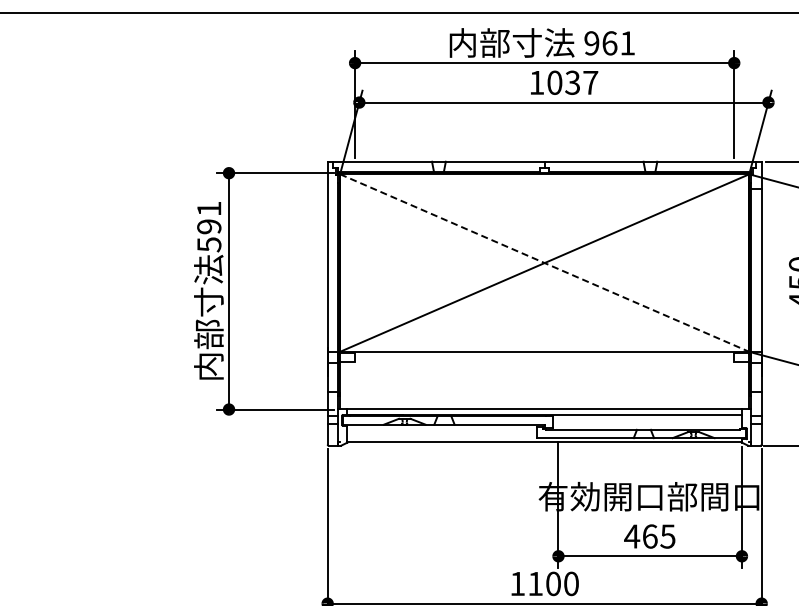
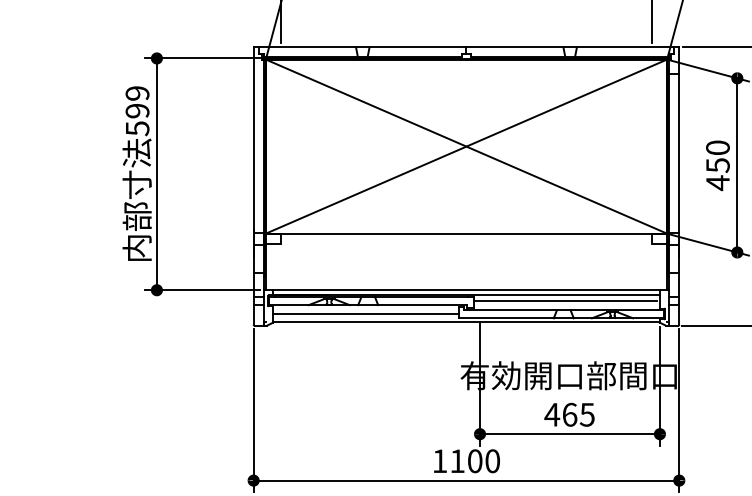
text: (209, 208) -> (137, 93), 591 -> 599
line: (545, 263) -> (467, 147), dashed -> solid
line: (645, 420) -> (565, 301), added
line: (441, 433) -> (365, 313), added

